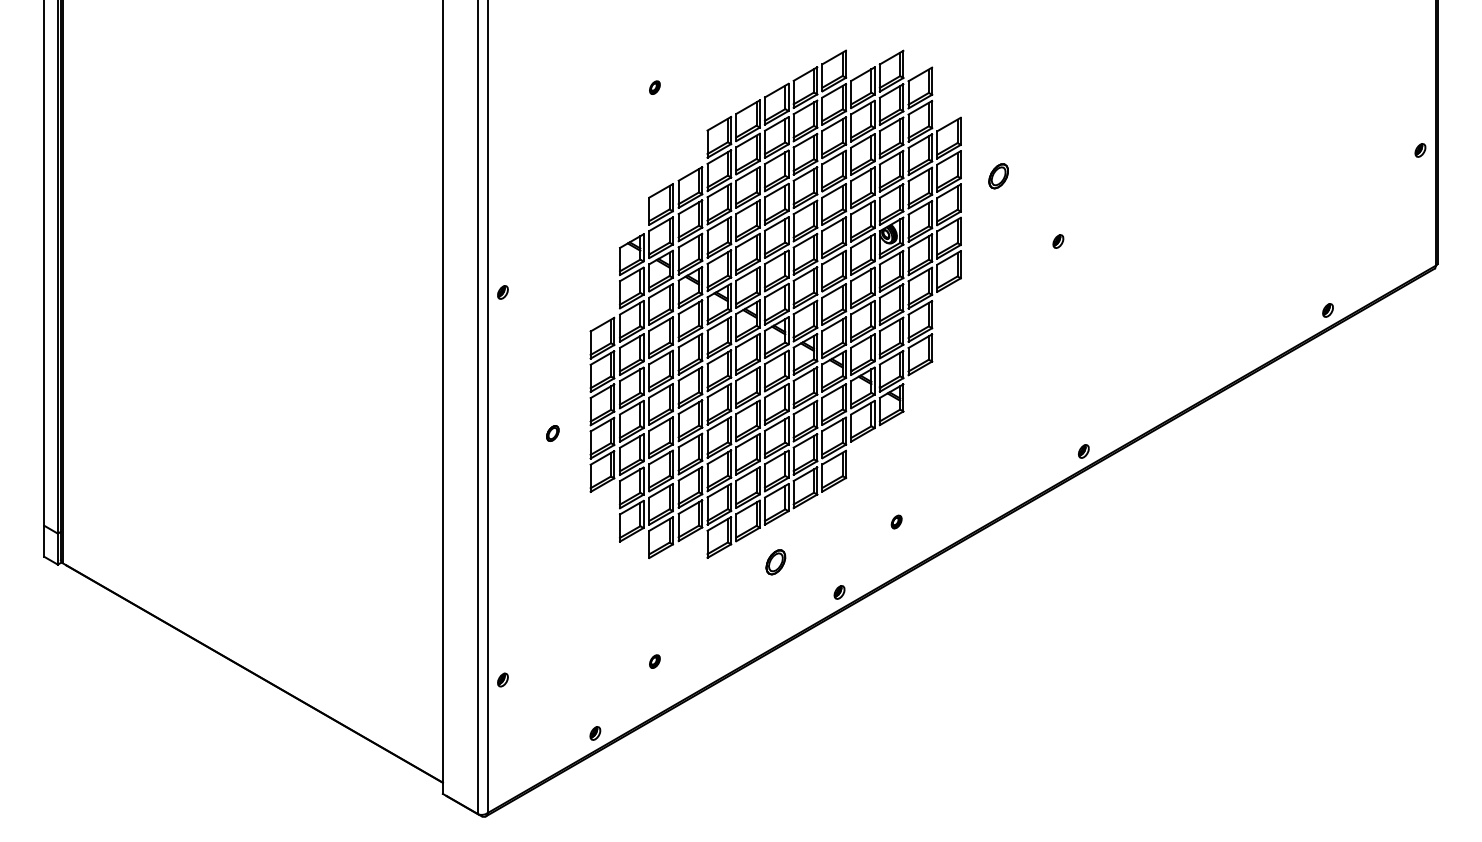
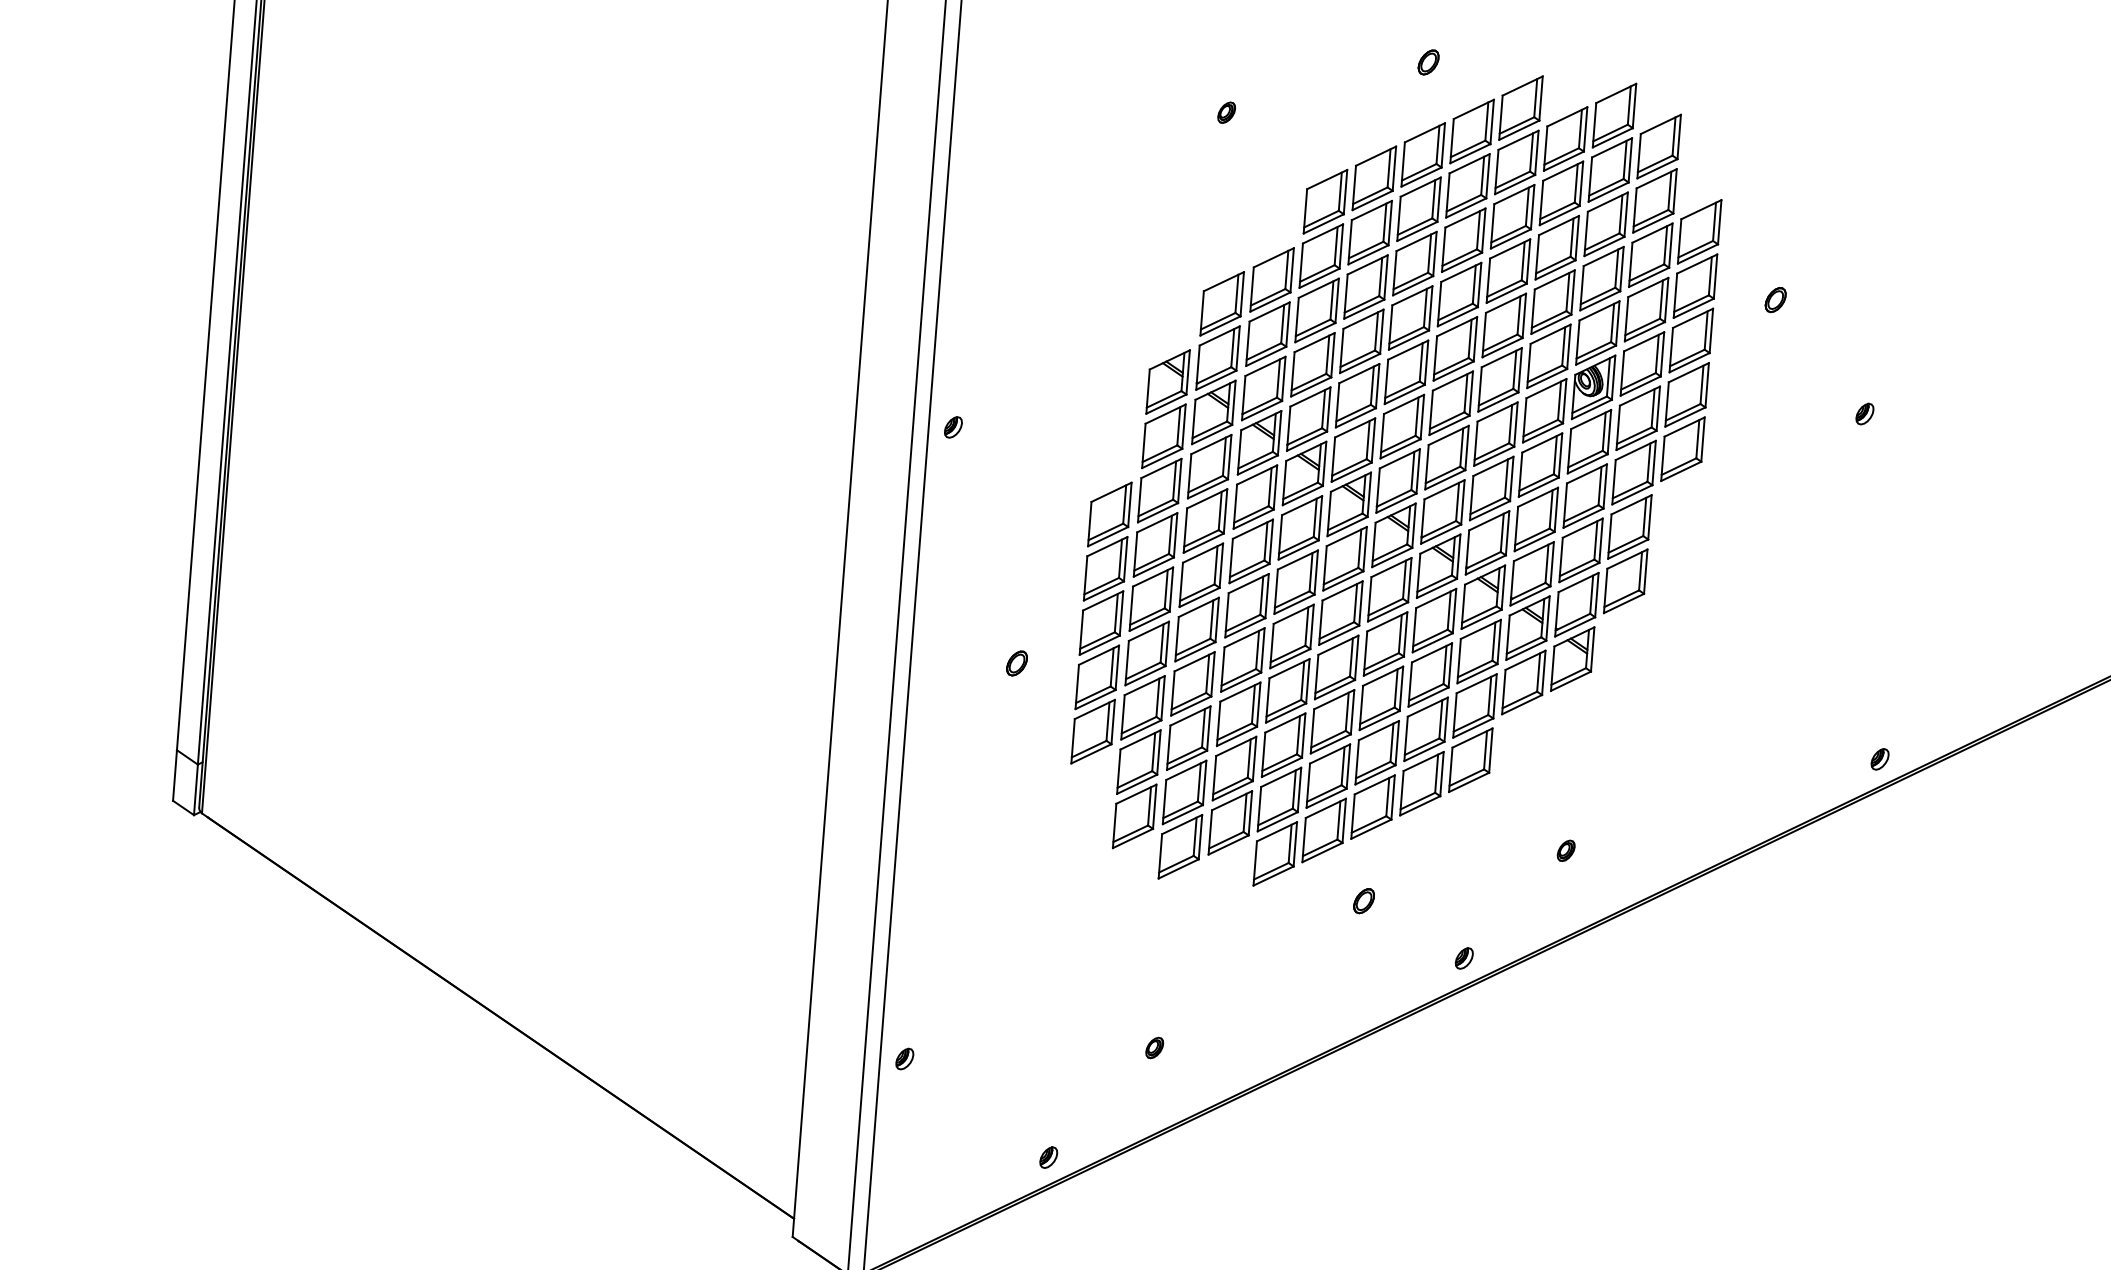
part: (775, 47) -> (1428, 62), added
part: (998, 175) -> (1775, 298), size x0.62
part: (775, 561) -> (1363, 899), size x0.62

